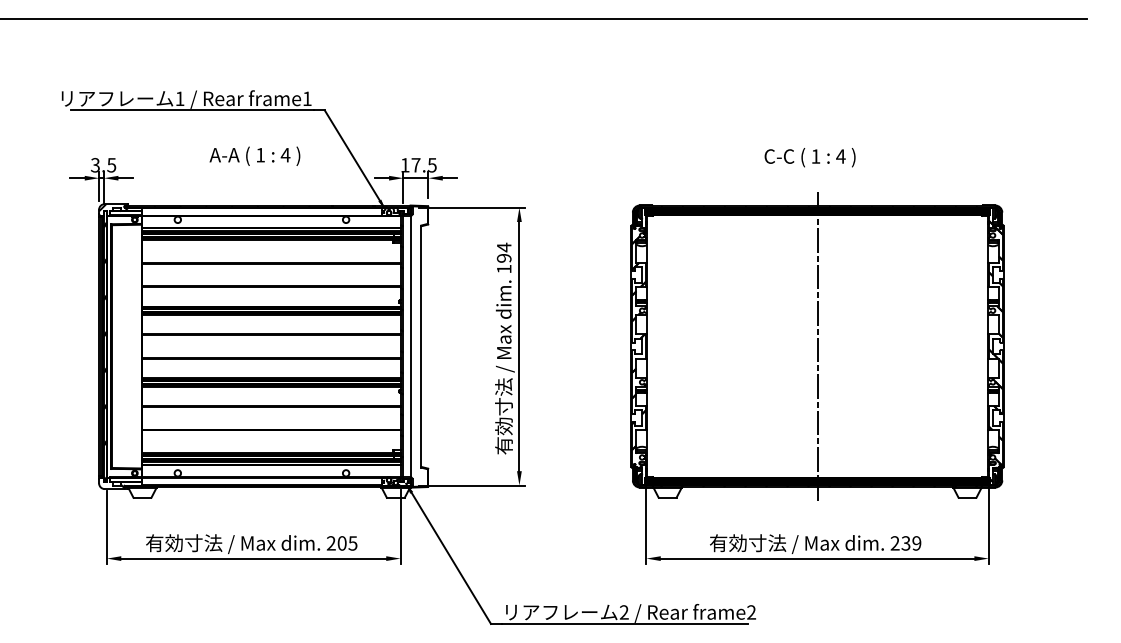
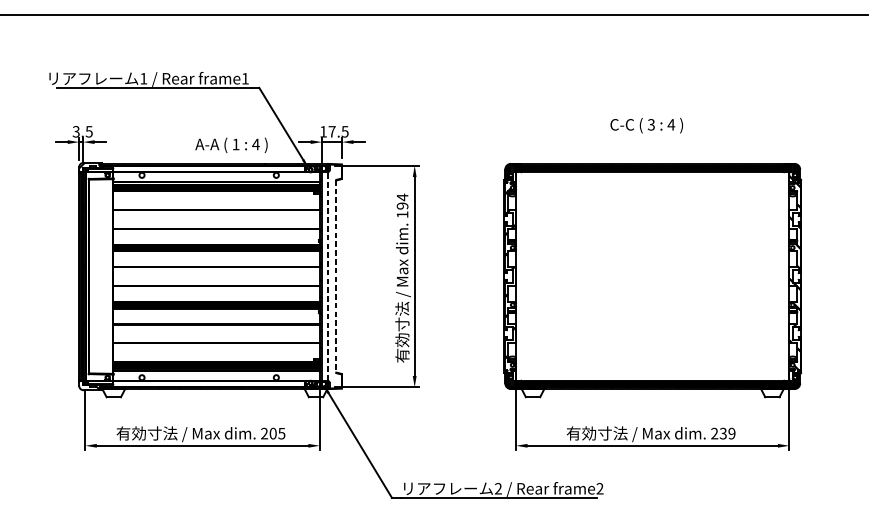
text: (254, 155) -> (231, 144), moved
text: (815, 156) -> (651, 124), 1 -> 3
line: (410, 346) -> (327, 276), solid -> dashed
line: (817, 346) -> (652, 276), removed
line: (421, 347) -> (336, 277), solid -> dashed

